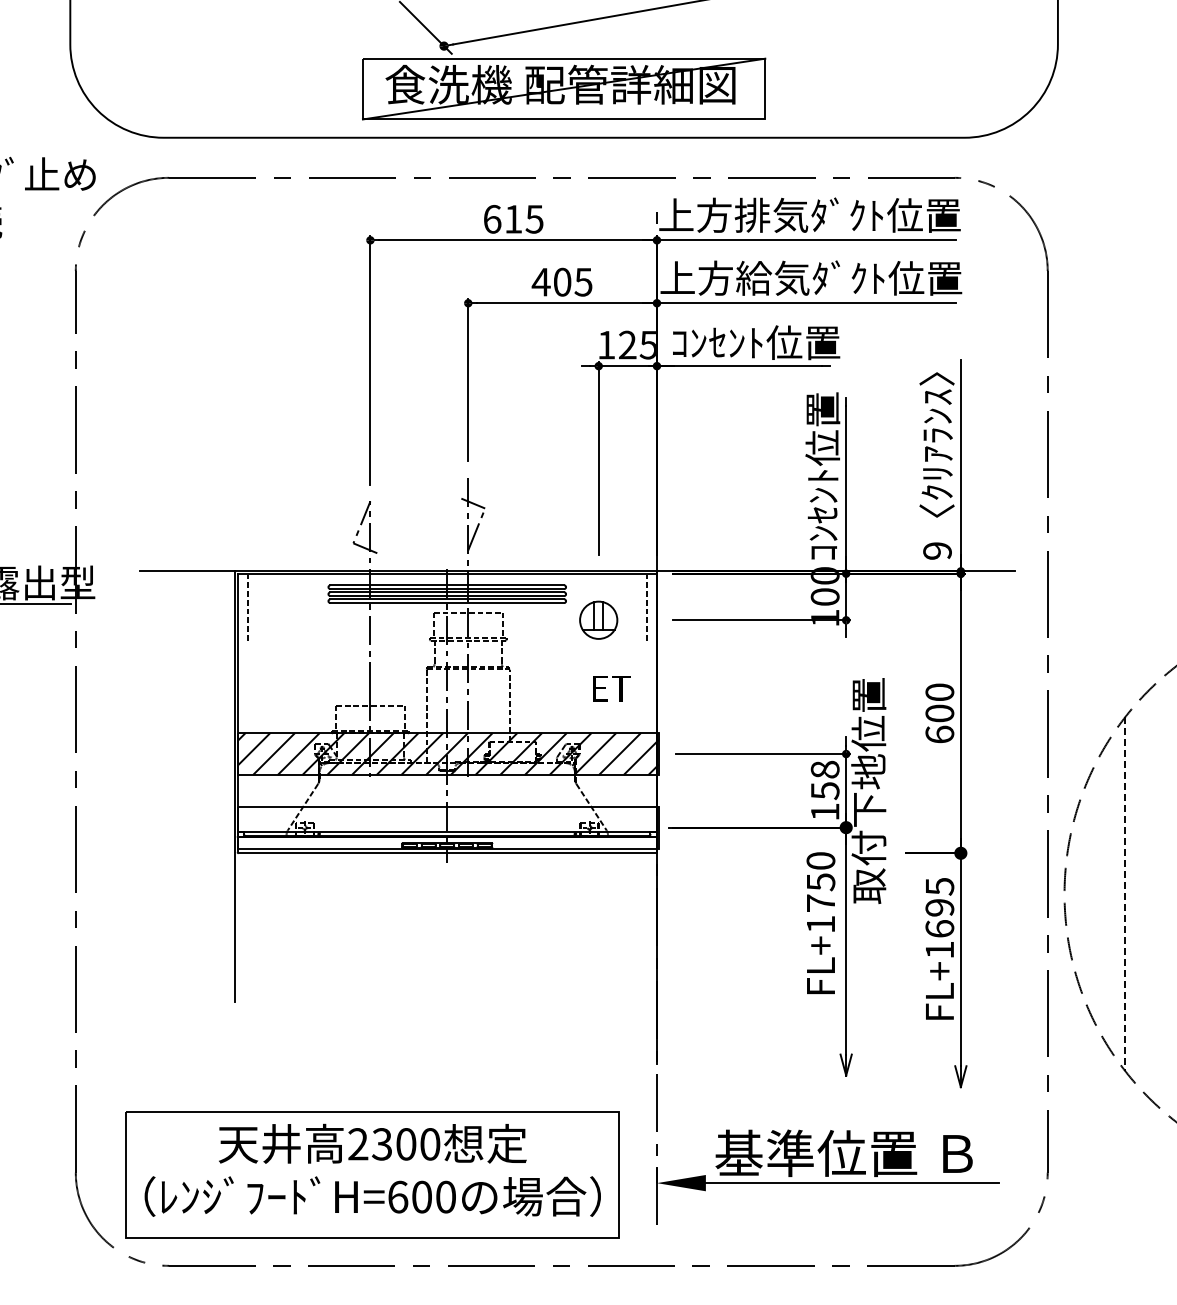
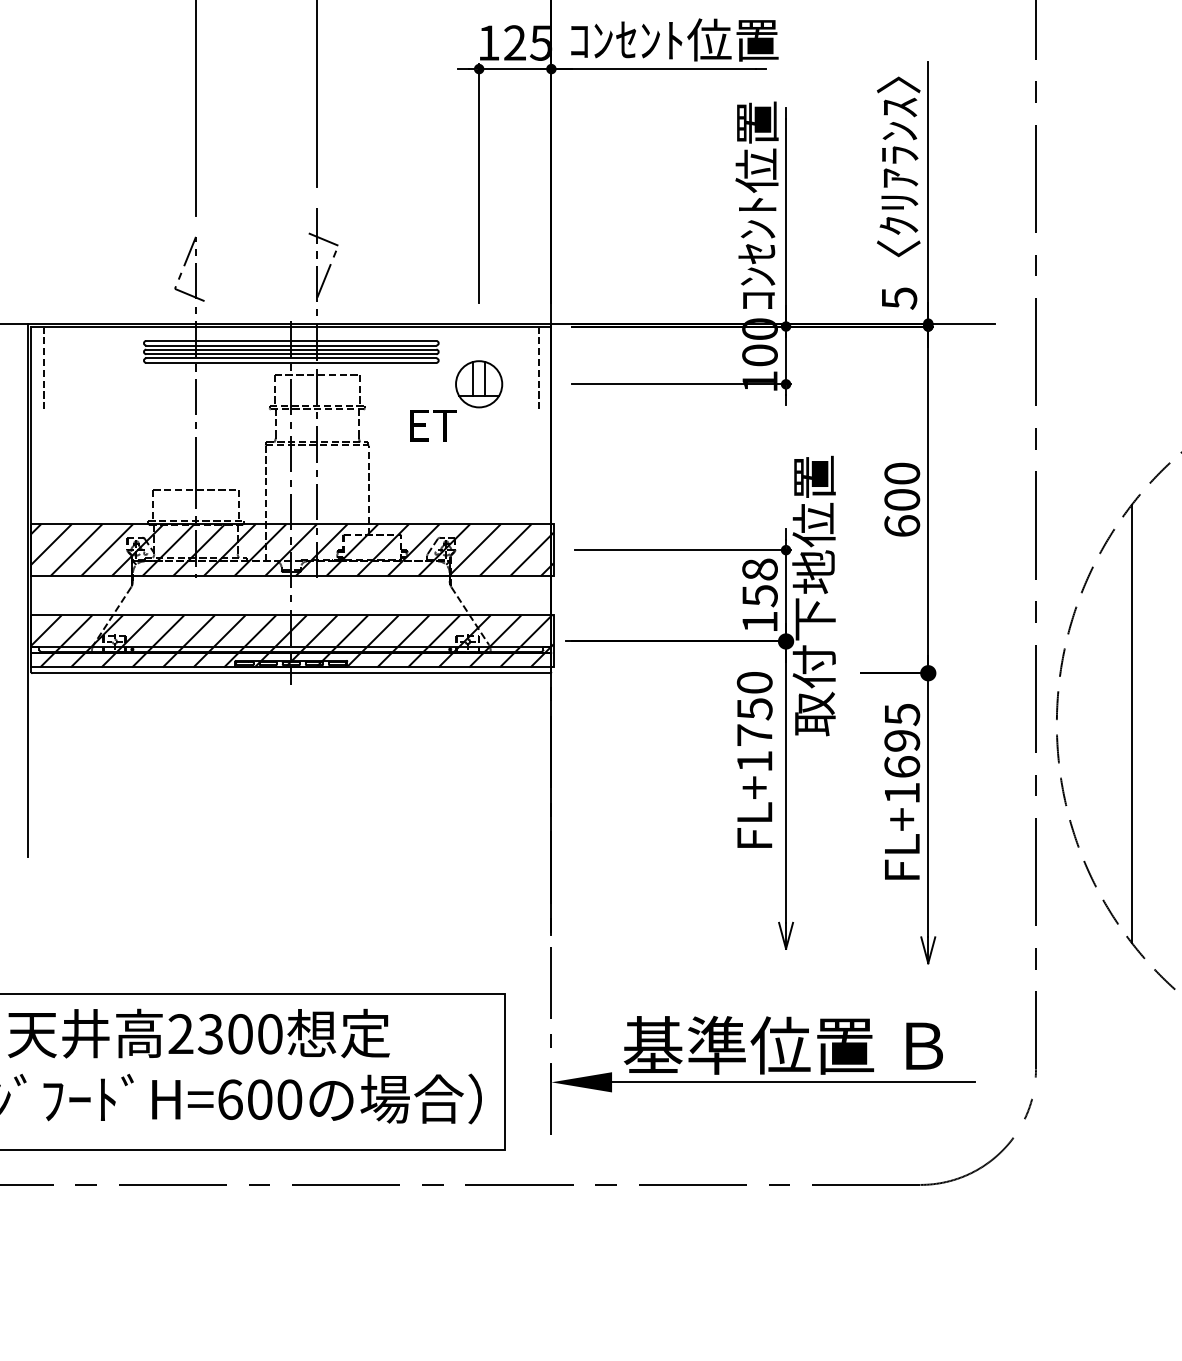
text: (937, 551) -> (899, 298), 9 -> 5
text: (611, 688) -> (432, 425), moved
hatch: (447, 827) -> (291, 641), added
line: (1125, 894) -> (1132, 724), dashed -> solid

